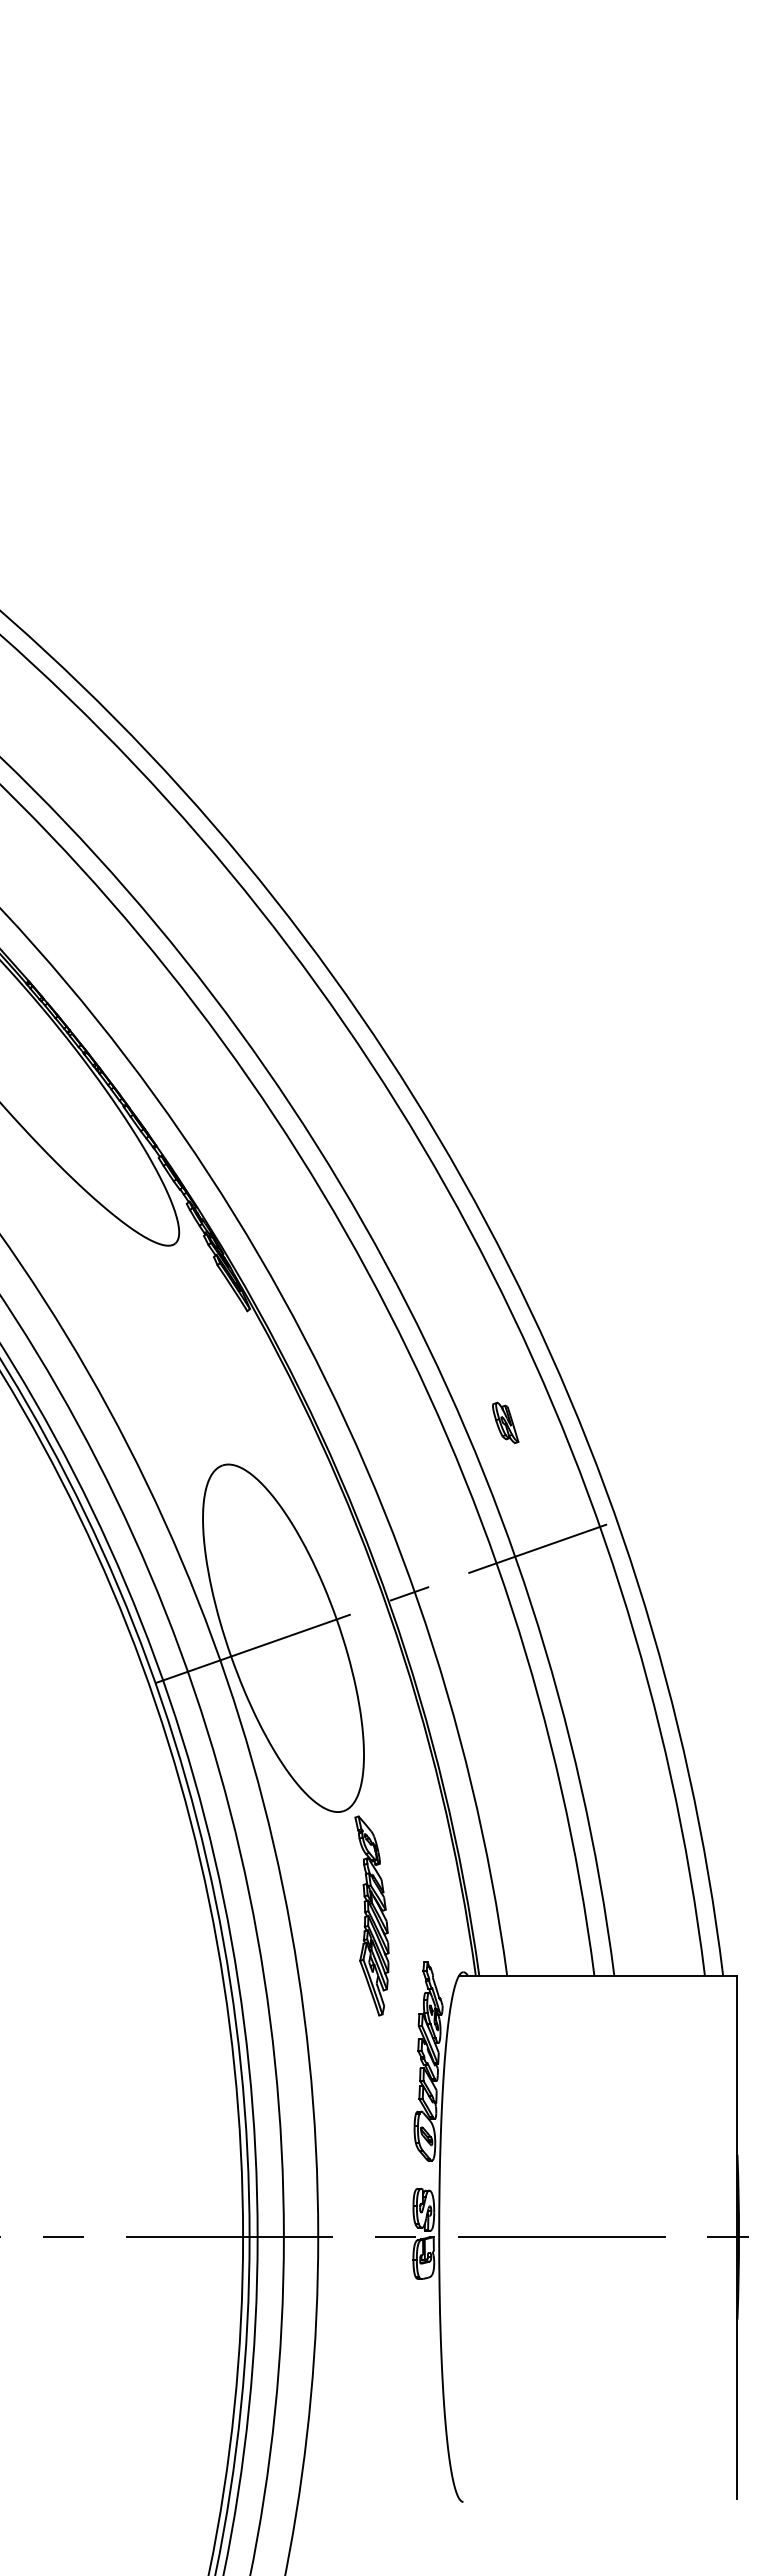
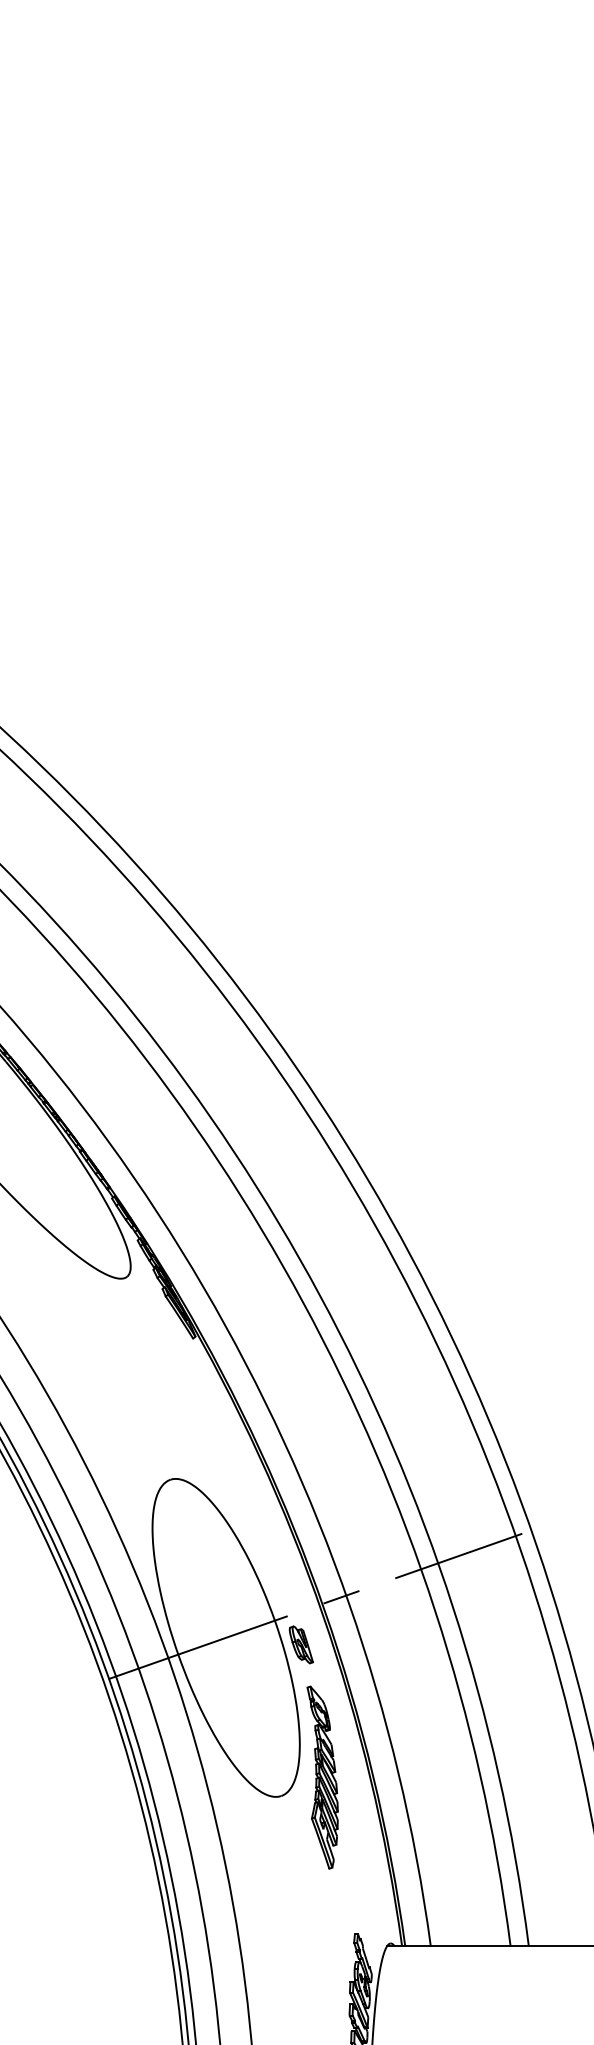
part: (505, 1422) -> (301, 1644), moved
part: (371, 1915) -> (322, 1777), moved

